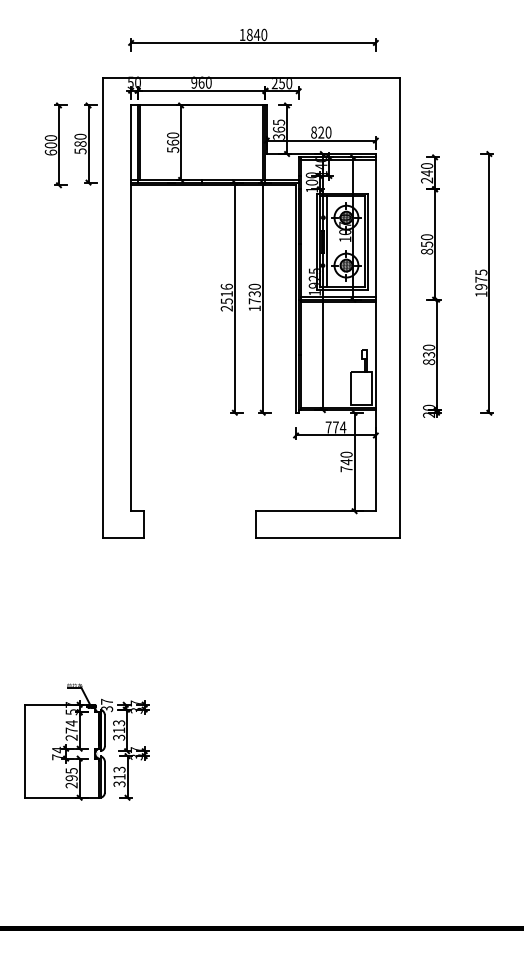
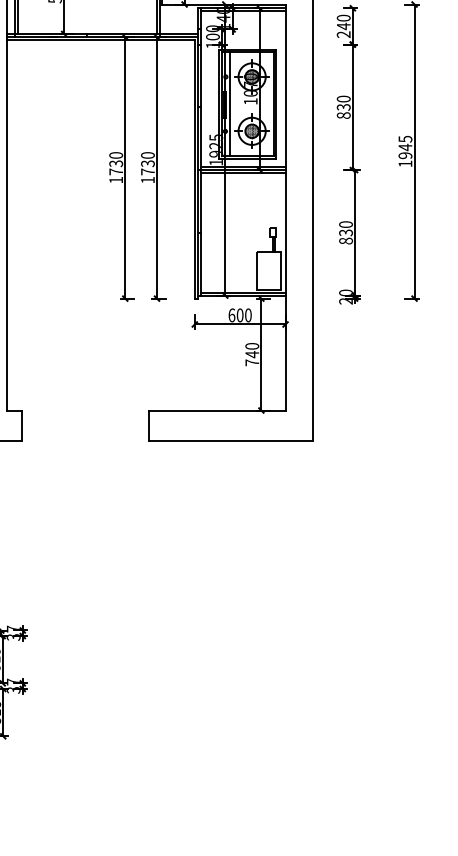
text: (426, 244) -> (343, 107), 850 -> 830
text: (481, 279) -> (405, 147), 1975 -> 1945
text: (226, 297) -> (115, 167), 2516 -> 1730
text: (335, 427) -> (239, 315), 774 -> 600

